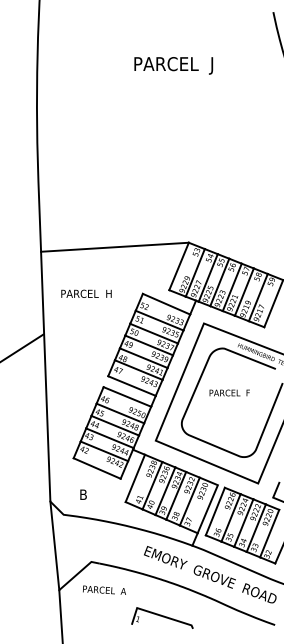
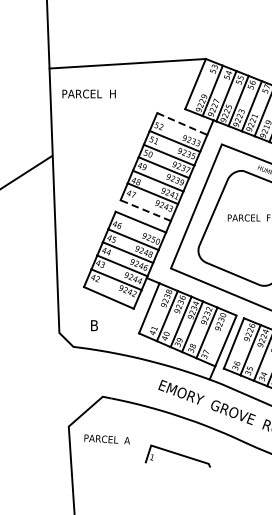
text: (86, 293) -> (89, 93), moved
line: (166, 304) -> (182, 124), solid -> dashed
line: (132, 386) -> (146, 211), solid -> dashed
line: (54, 545) -> (63, 379), removed
text: (104, 589) -> (107, 438), moved

